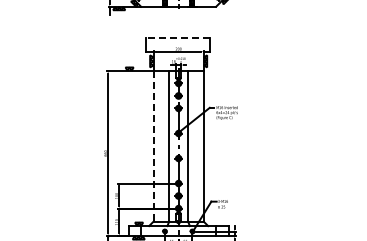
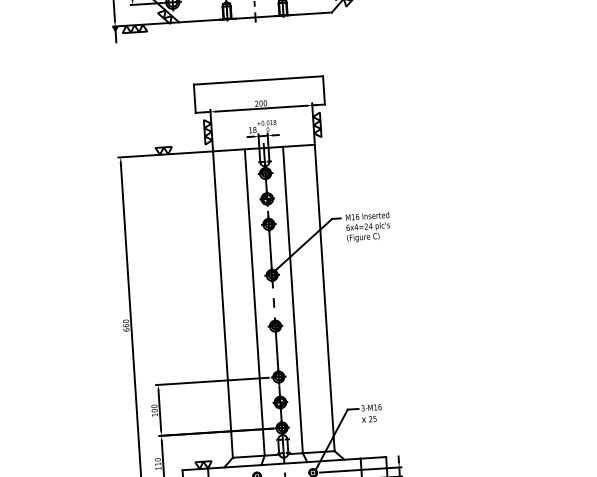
line: (178, 37) -> (259, 80), dashed -> solid
line: (153, 146) -> (222, 305), dashed -> solid

